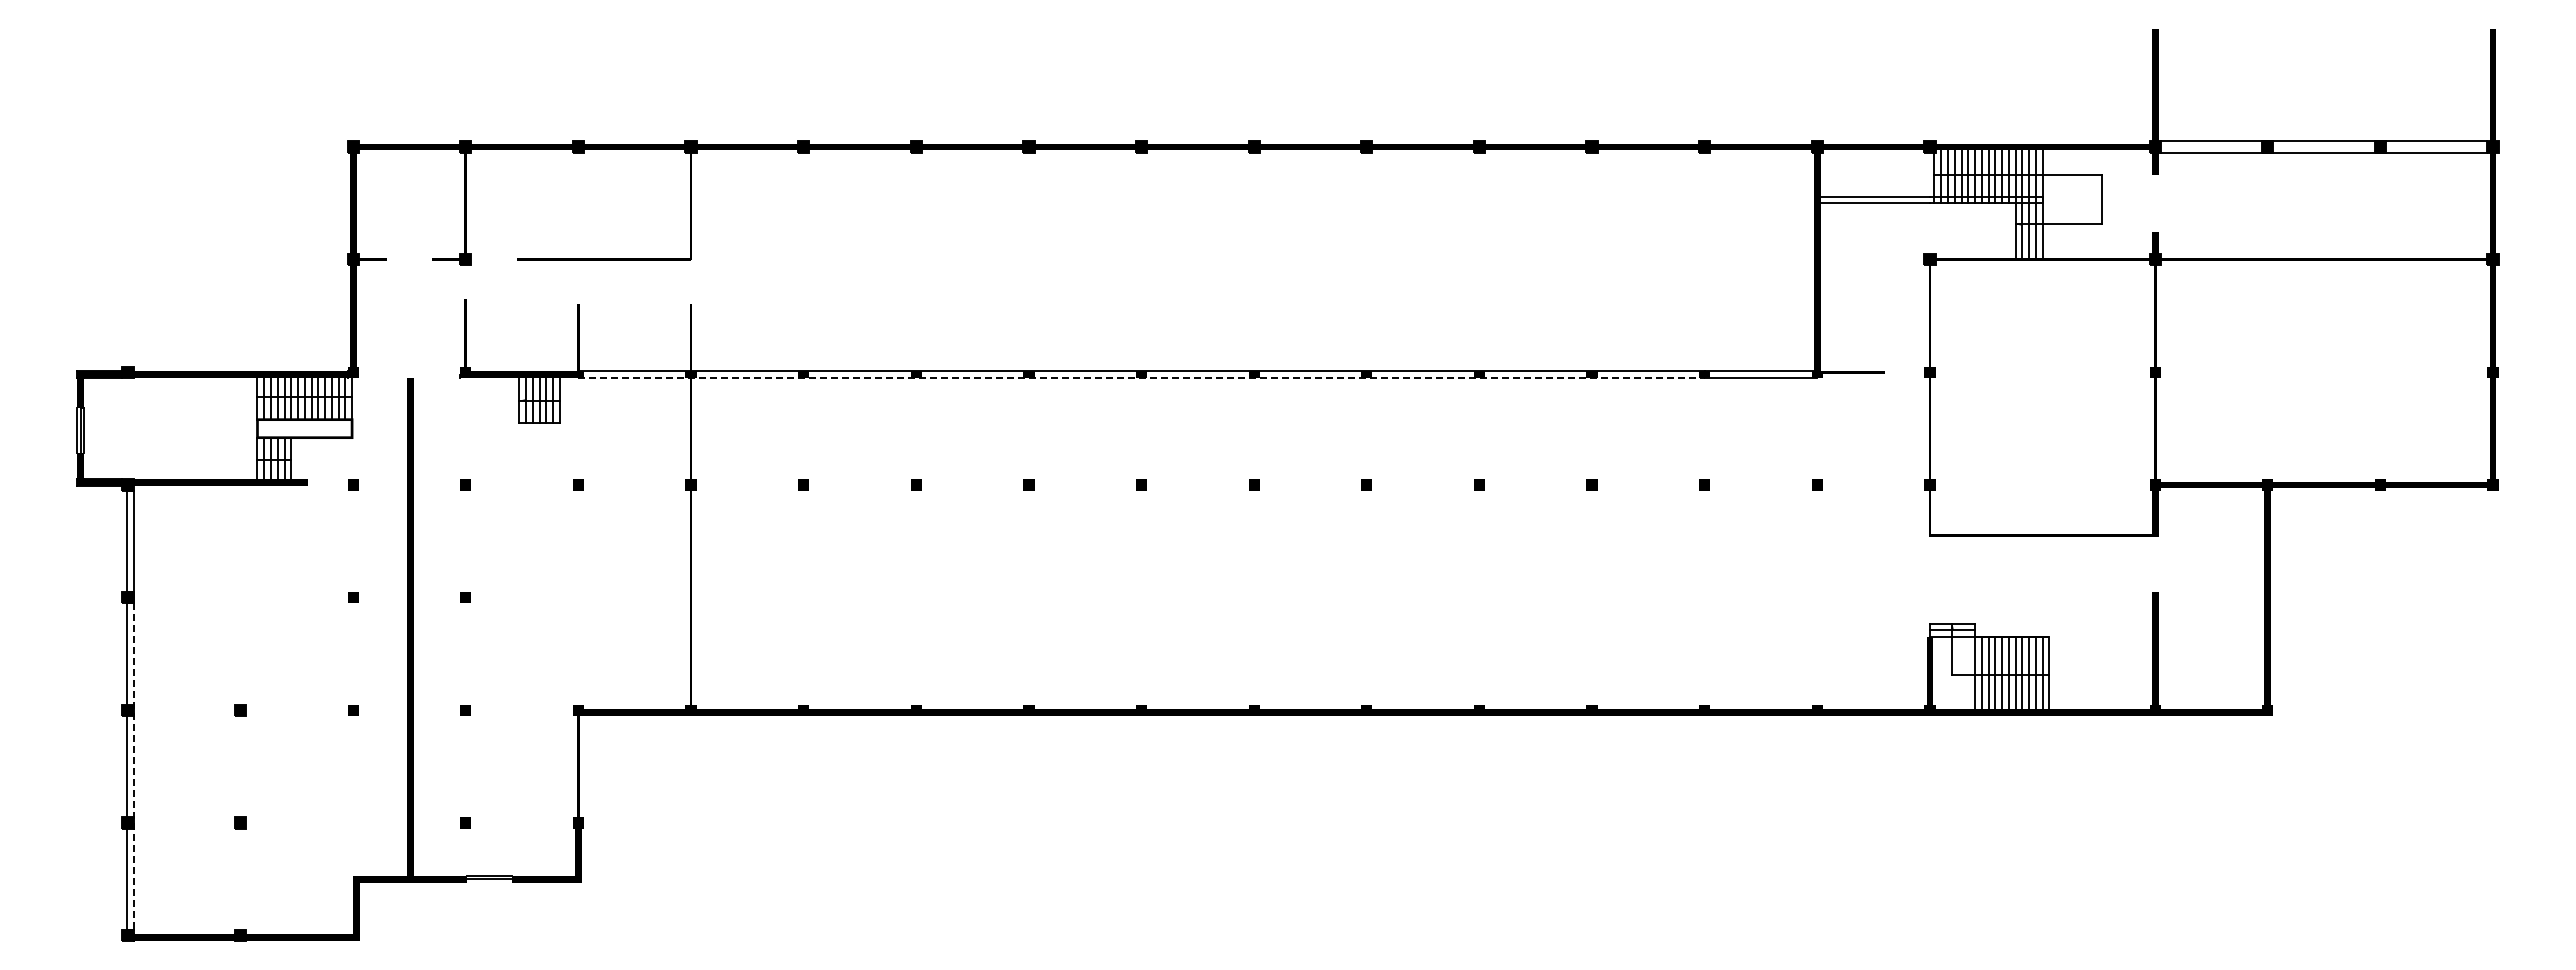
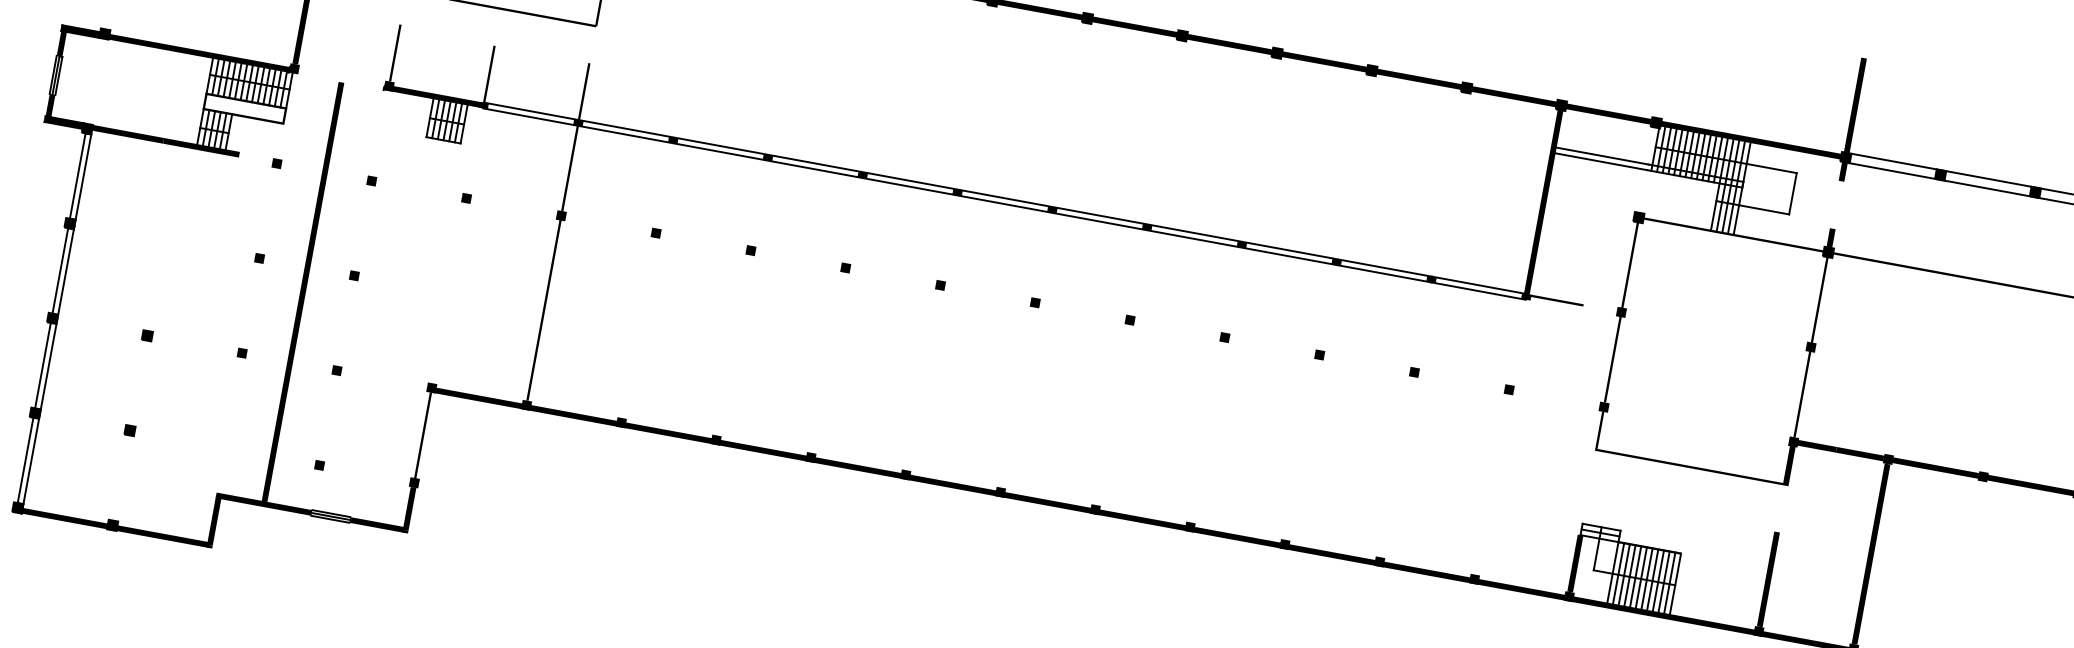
line: (1142, 378) -> (957, 195), dashed -> solid
line: (133, 767) -> (48, 367), dashed -> solid
line: (489, 882) -> (330, 519), added

